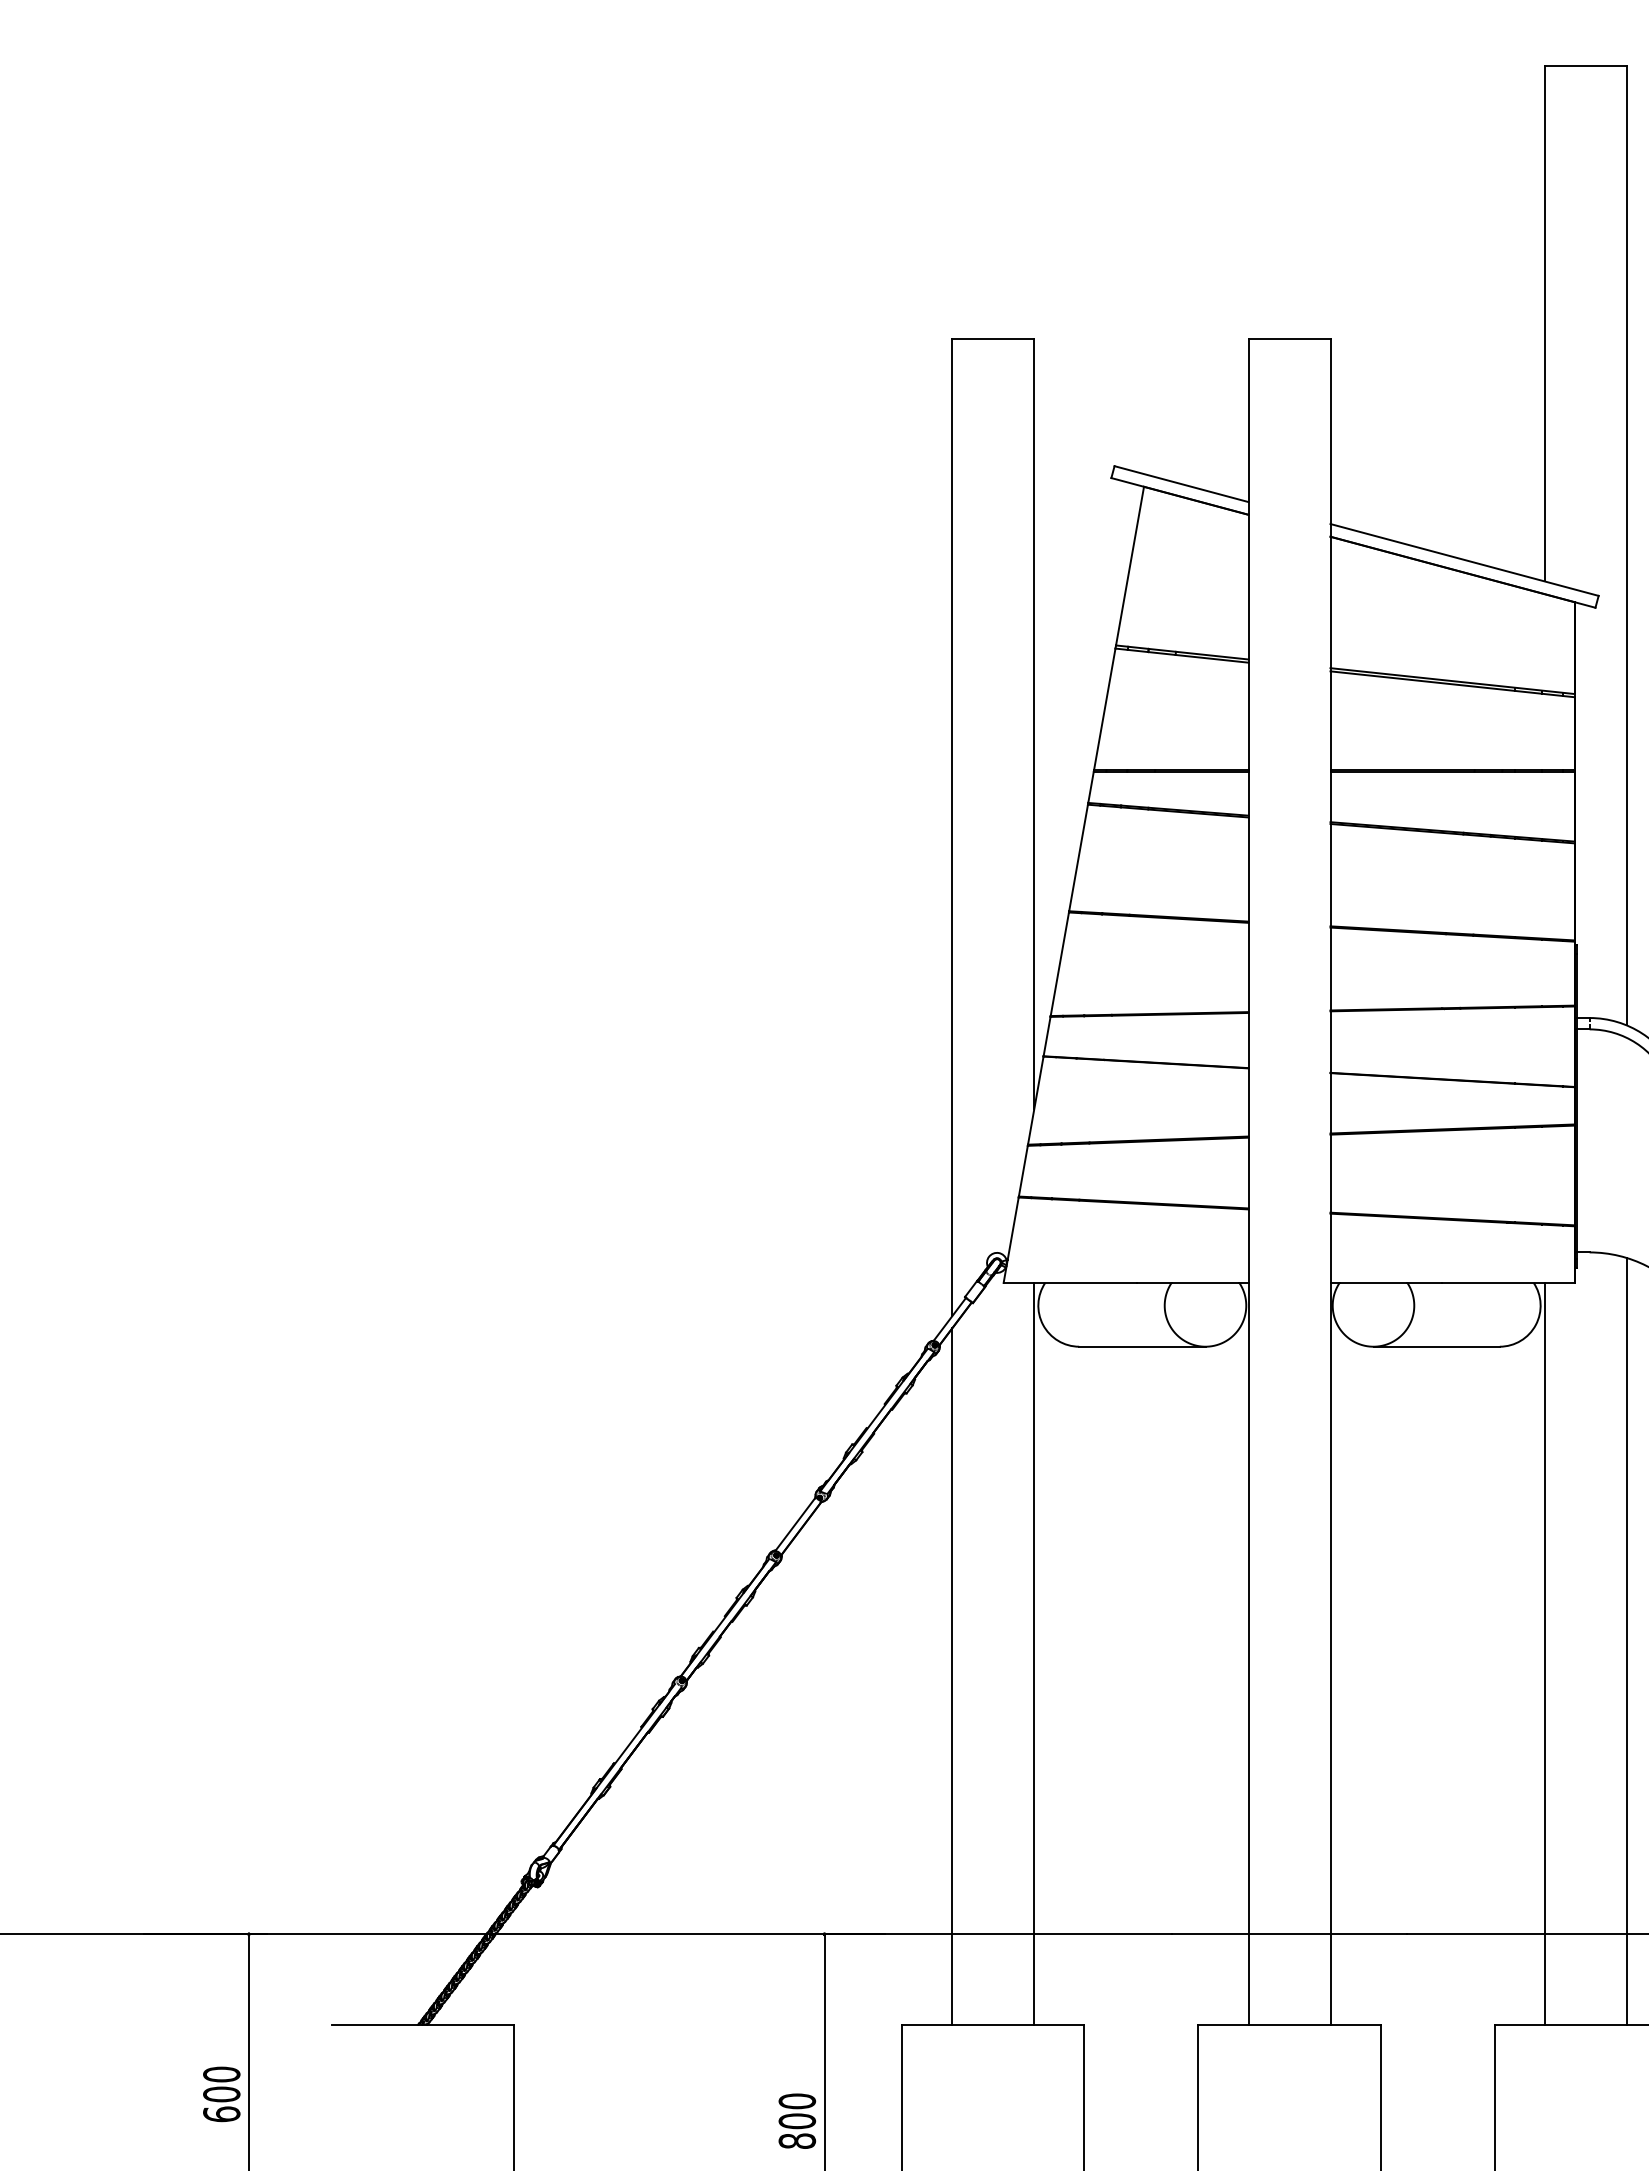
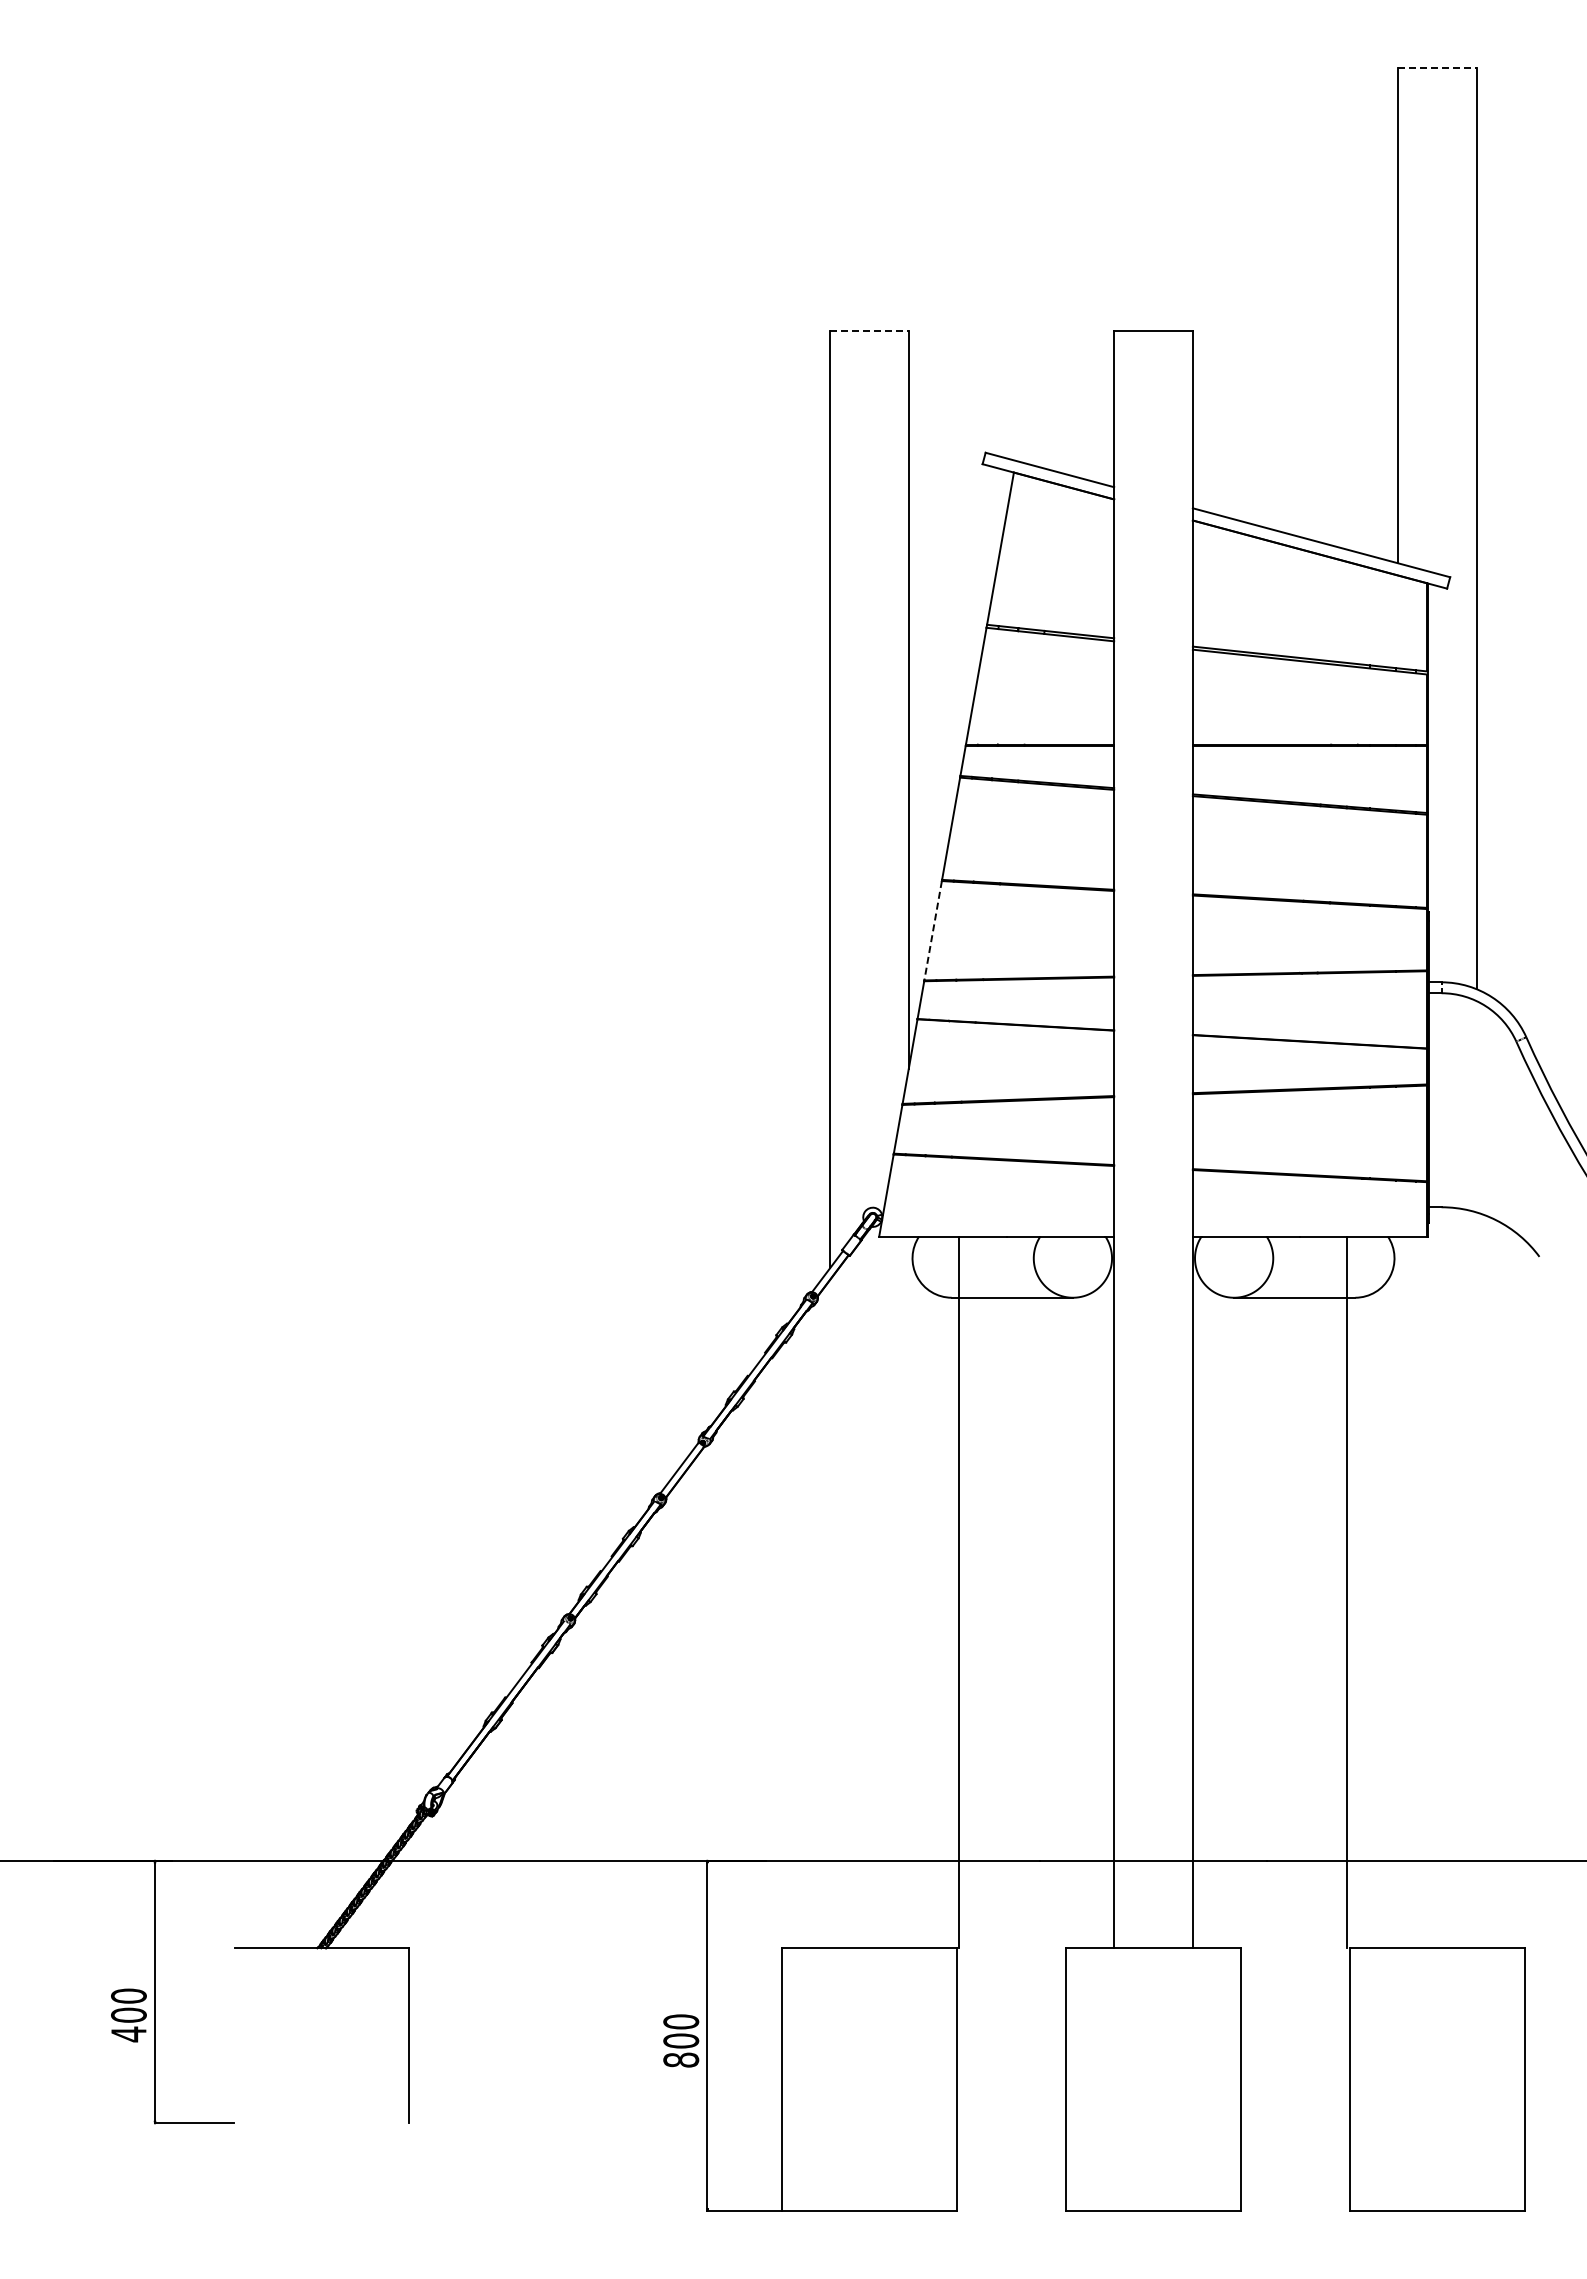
line: (1586, 65) -> (1438, 68), solid -> dashed
line: (993, 338) -> (869, 330), solid -> dashed
line: (1060, 965) -> (933, 931), solid -> dashed
line: (1627, 1641) -> (1477, 1580), removed
line: (1034, 1653) -> (958, 1592), moved
line: (1544, 1653) -> (1347, 1592), moved
line: (952, 1676) -> (830, 1614), removed
text: (221, 2114) -> (128, 2034), 600 -> 400

